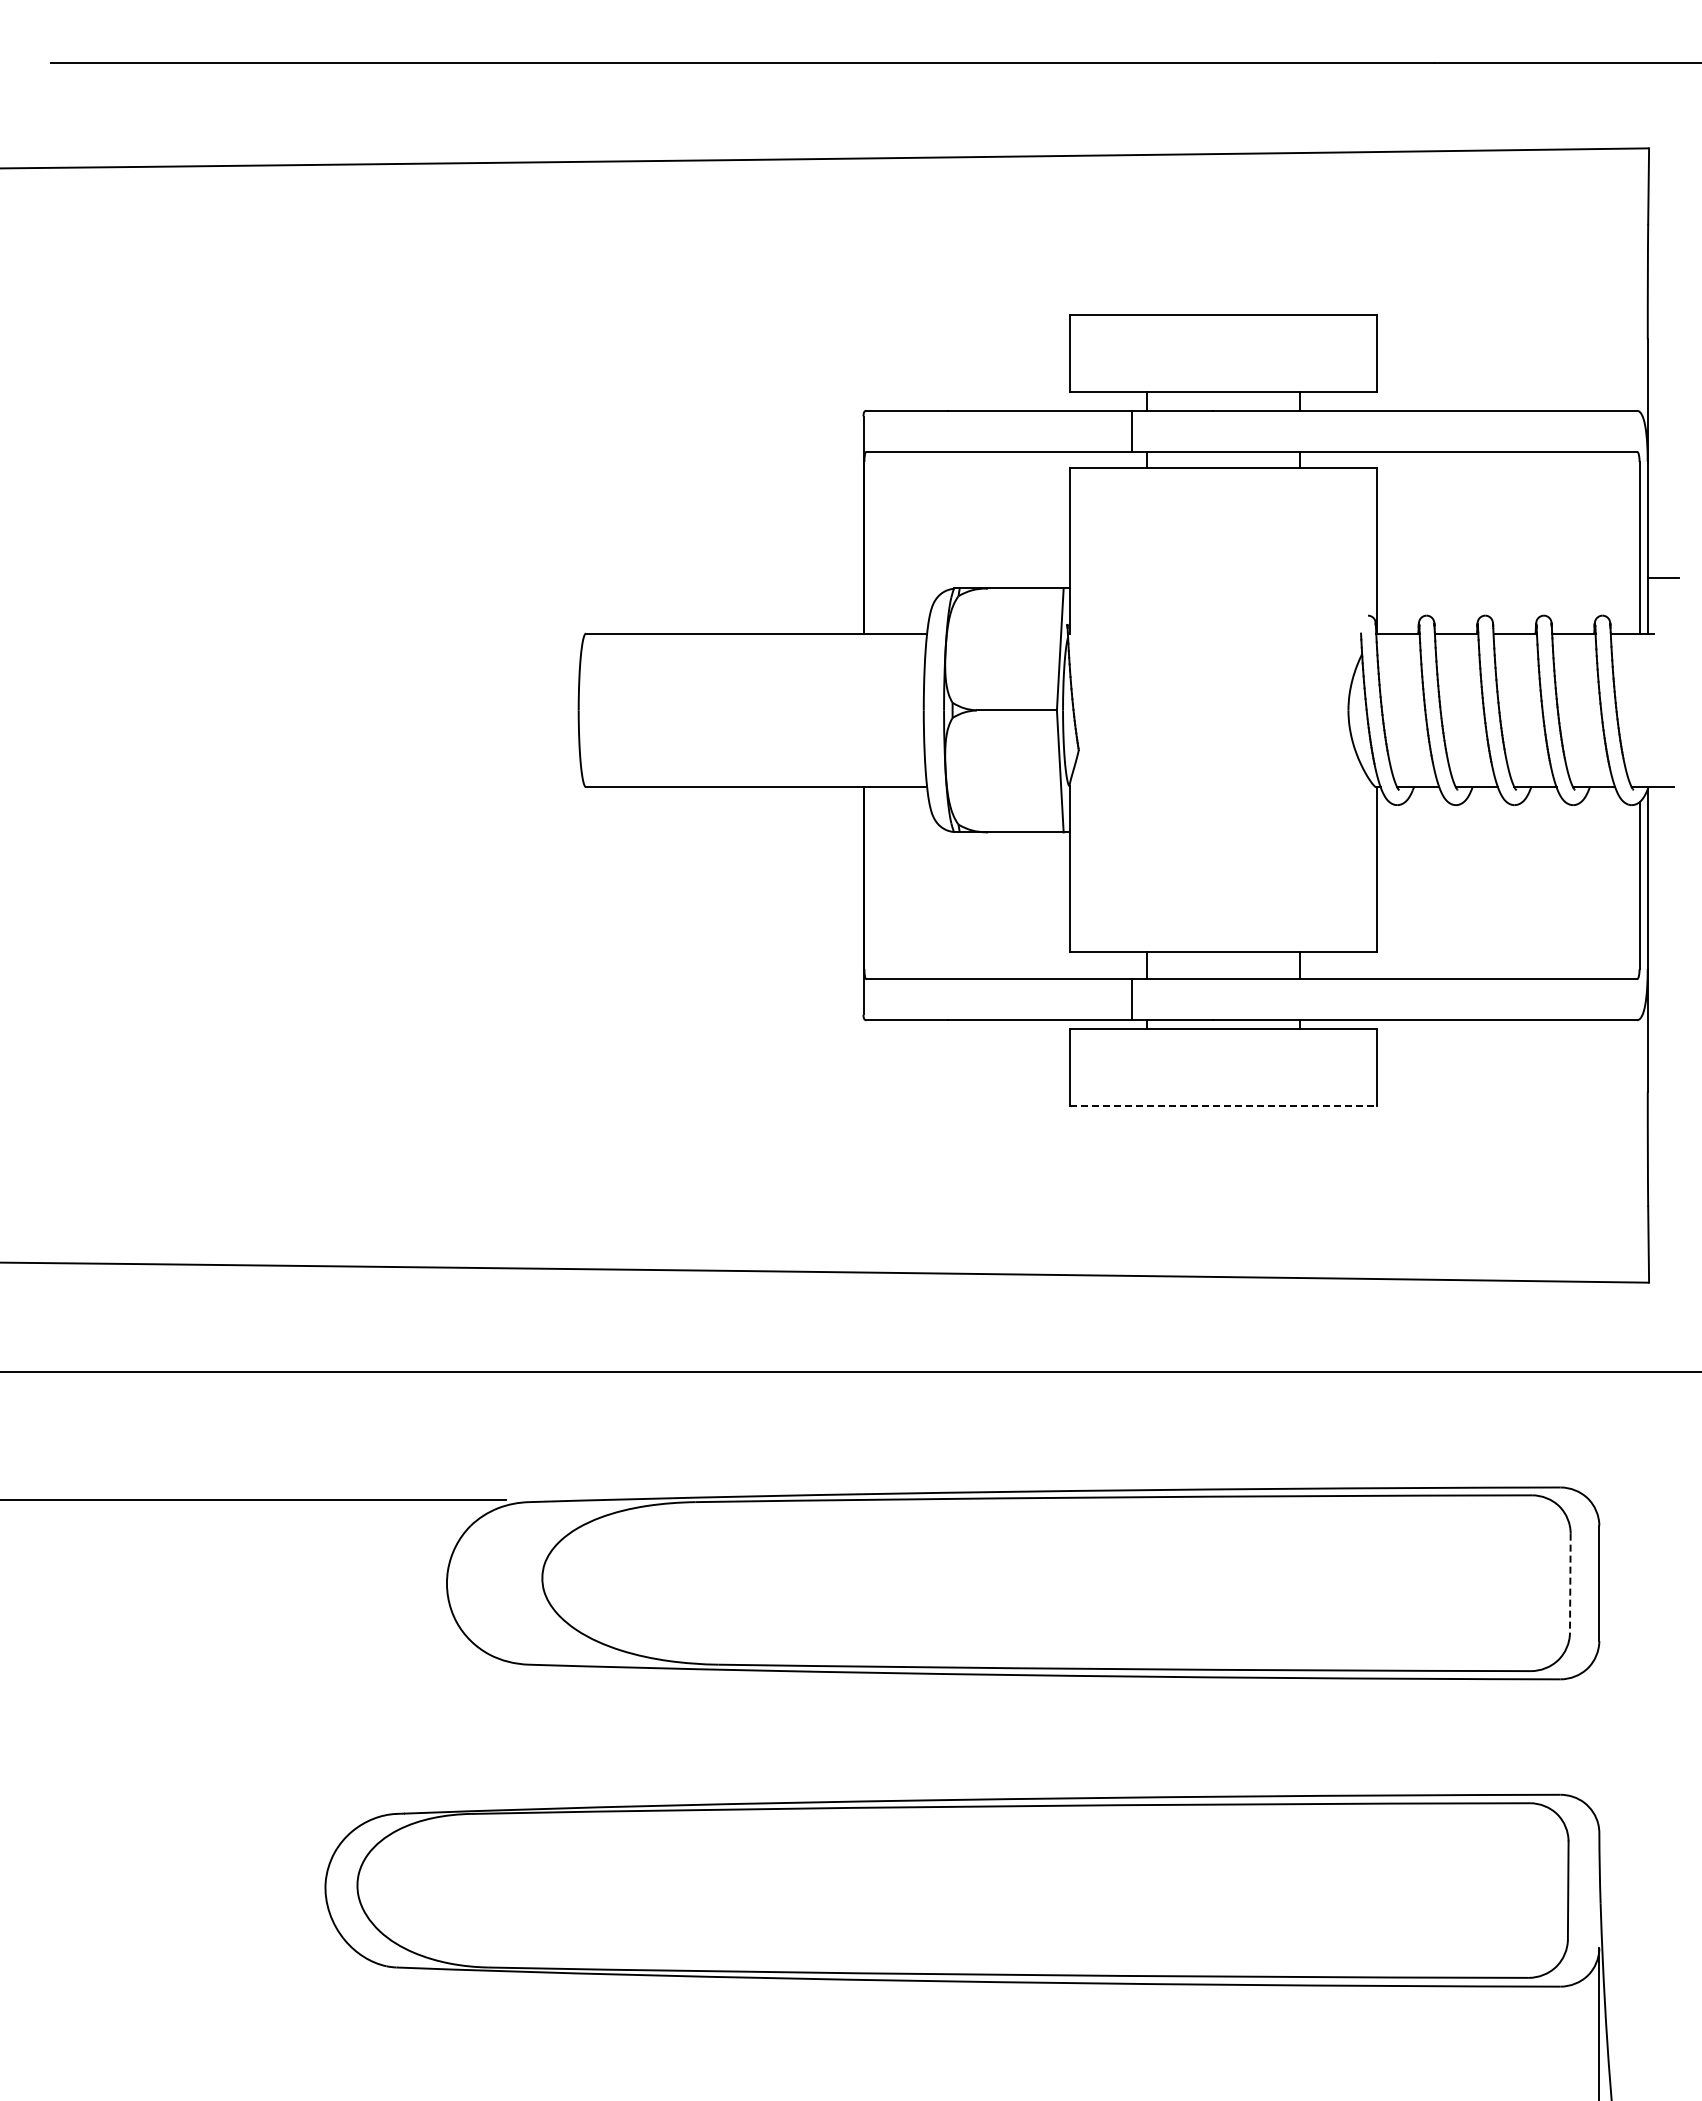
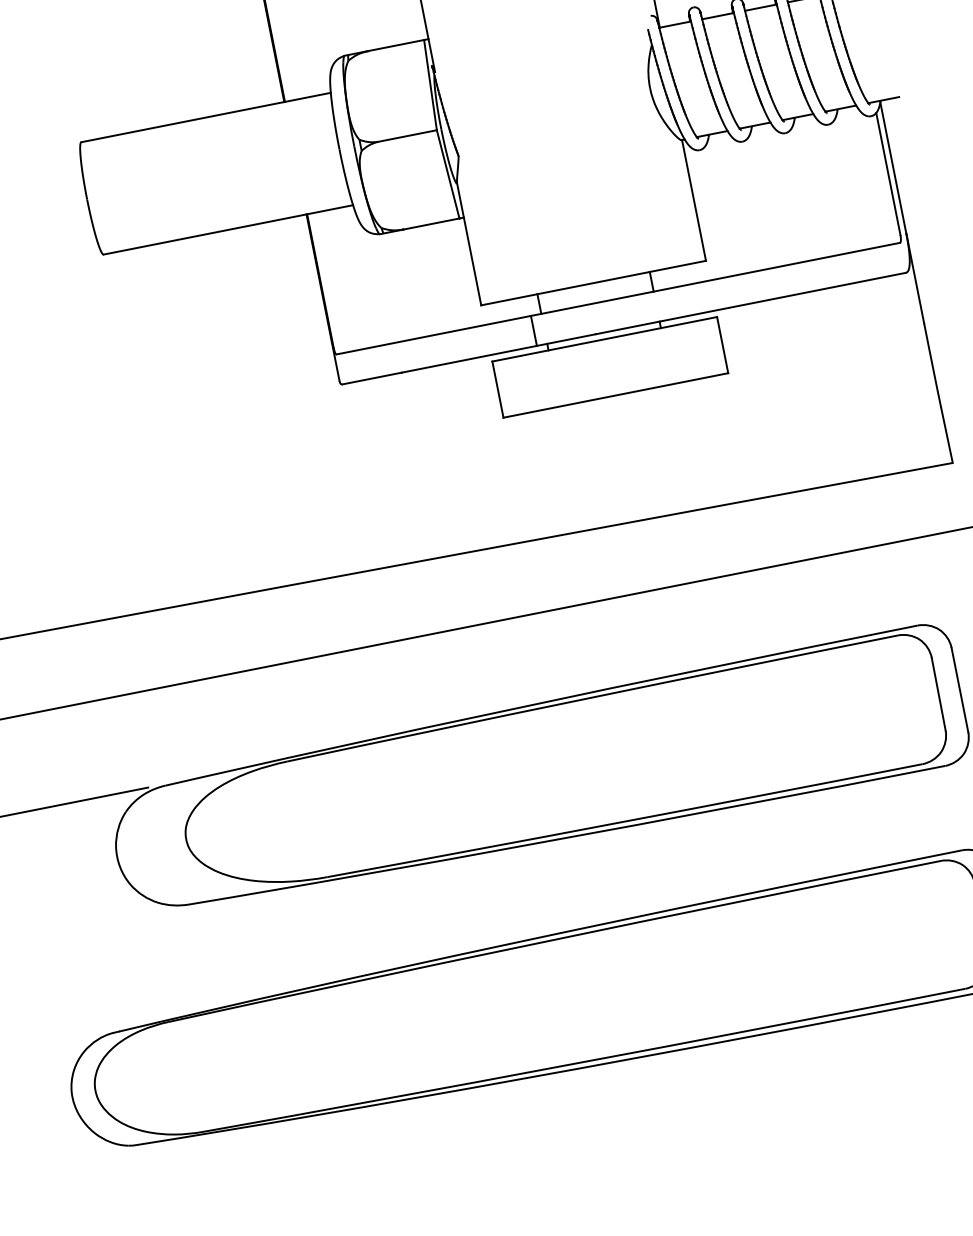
line: (1223, 1106) -> (616, 395), dashed -> solid
line: (1570, 1583) -> (938, 694), dashed -> solid

